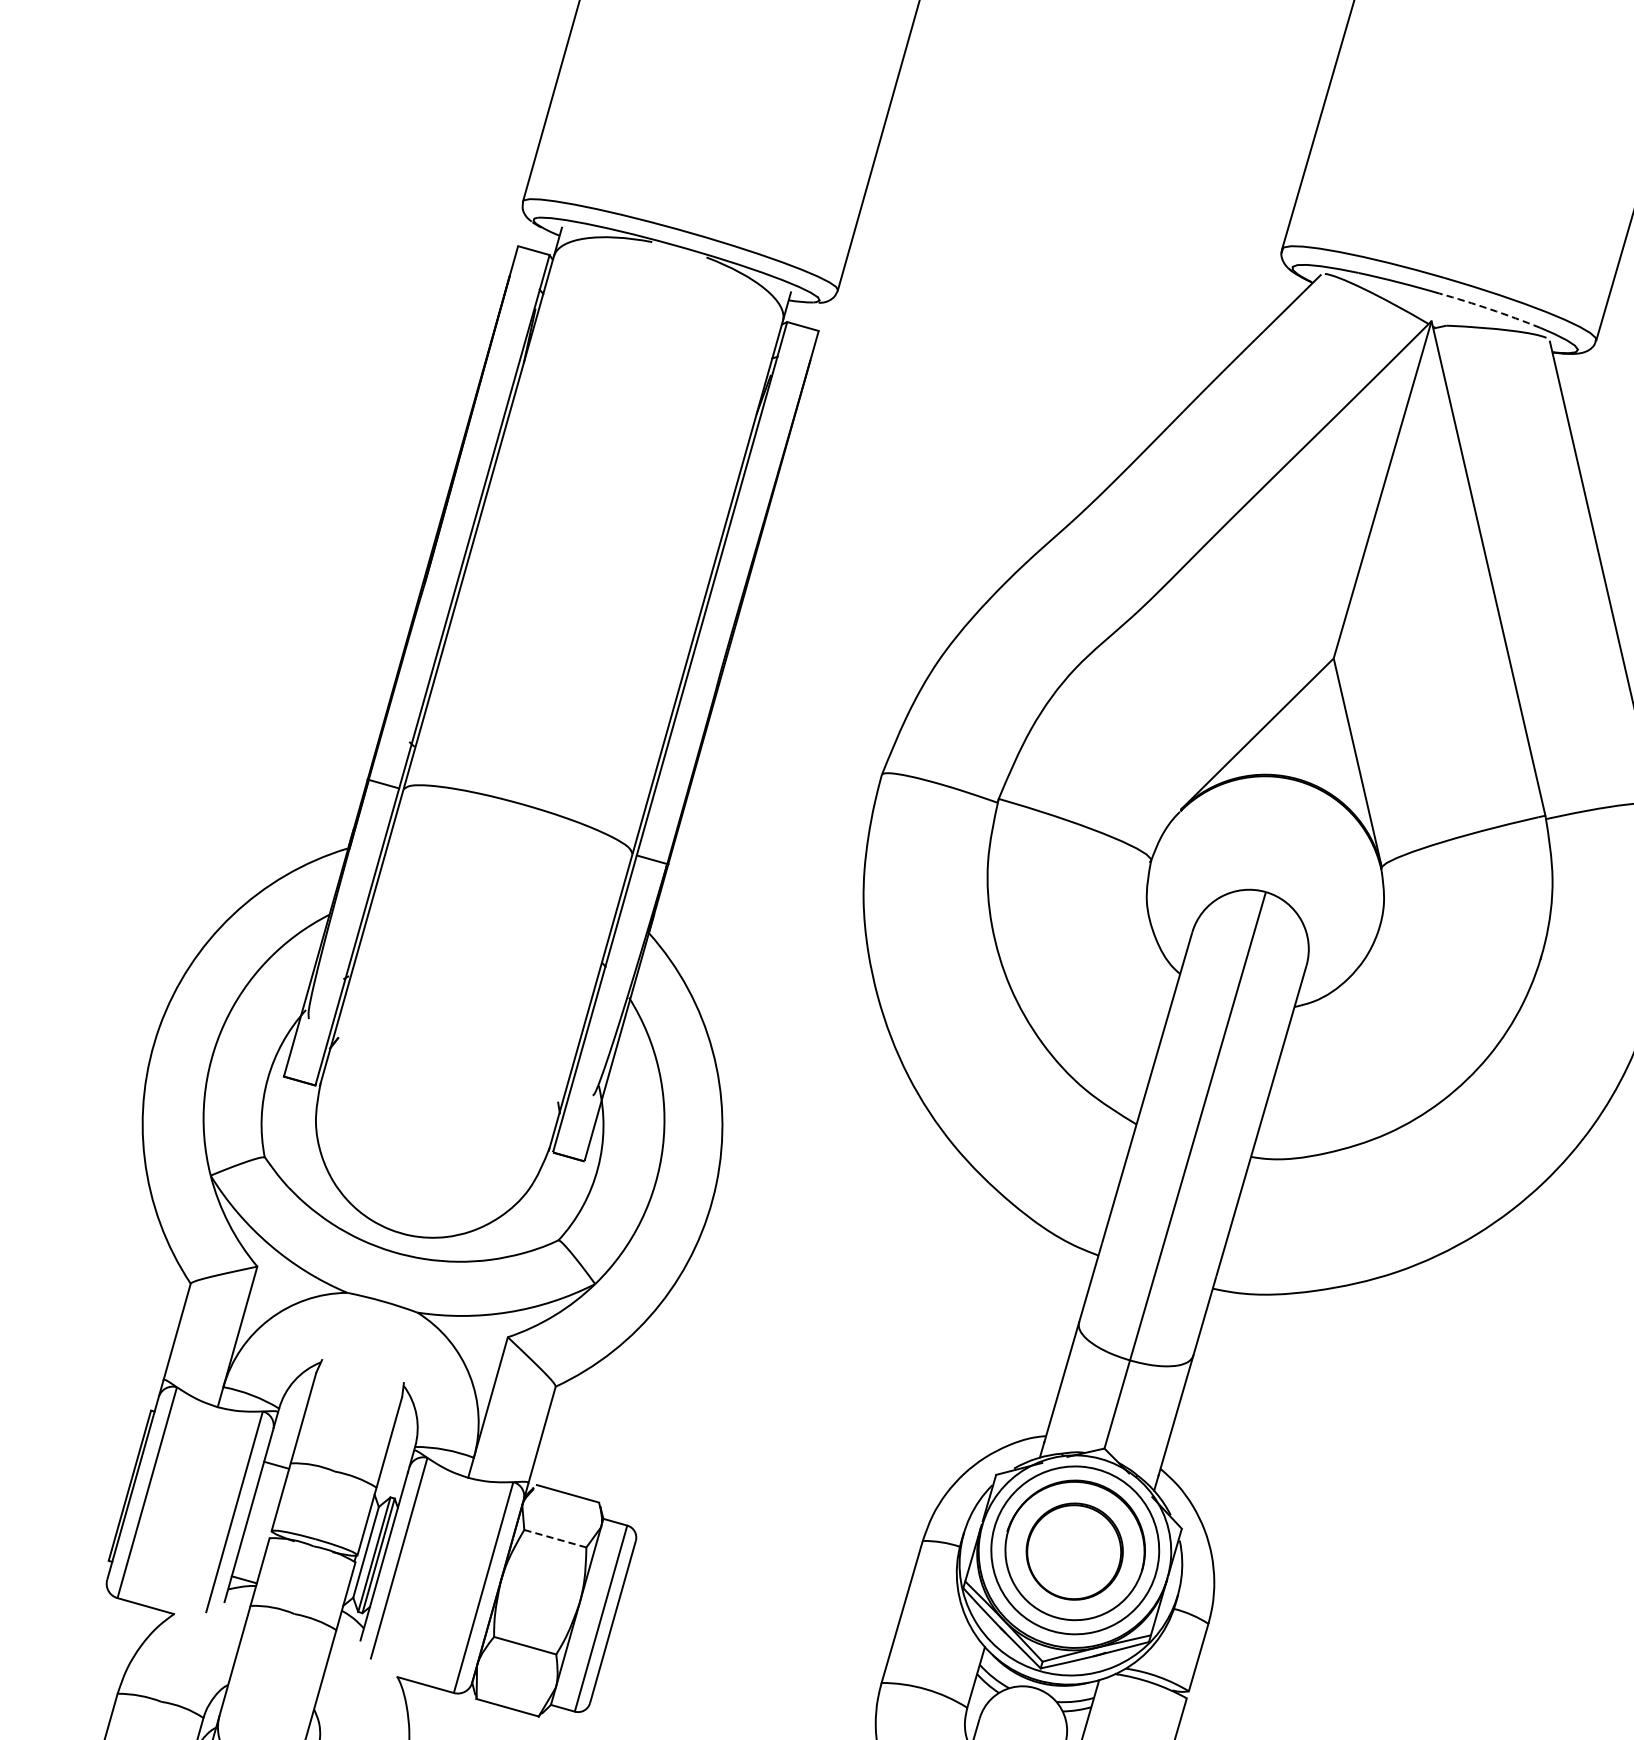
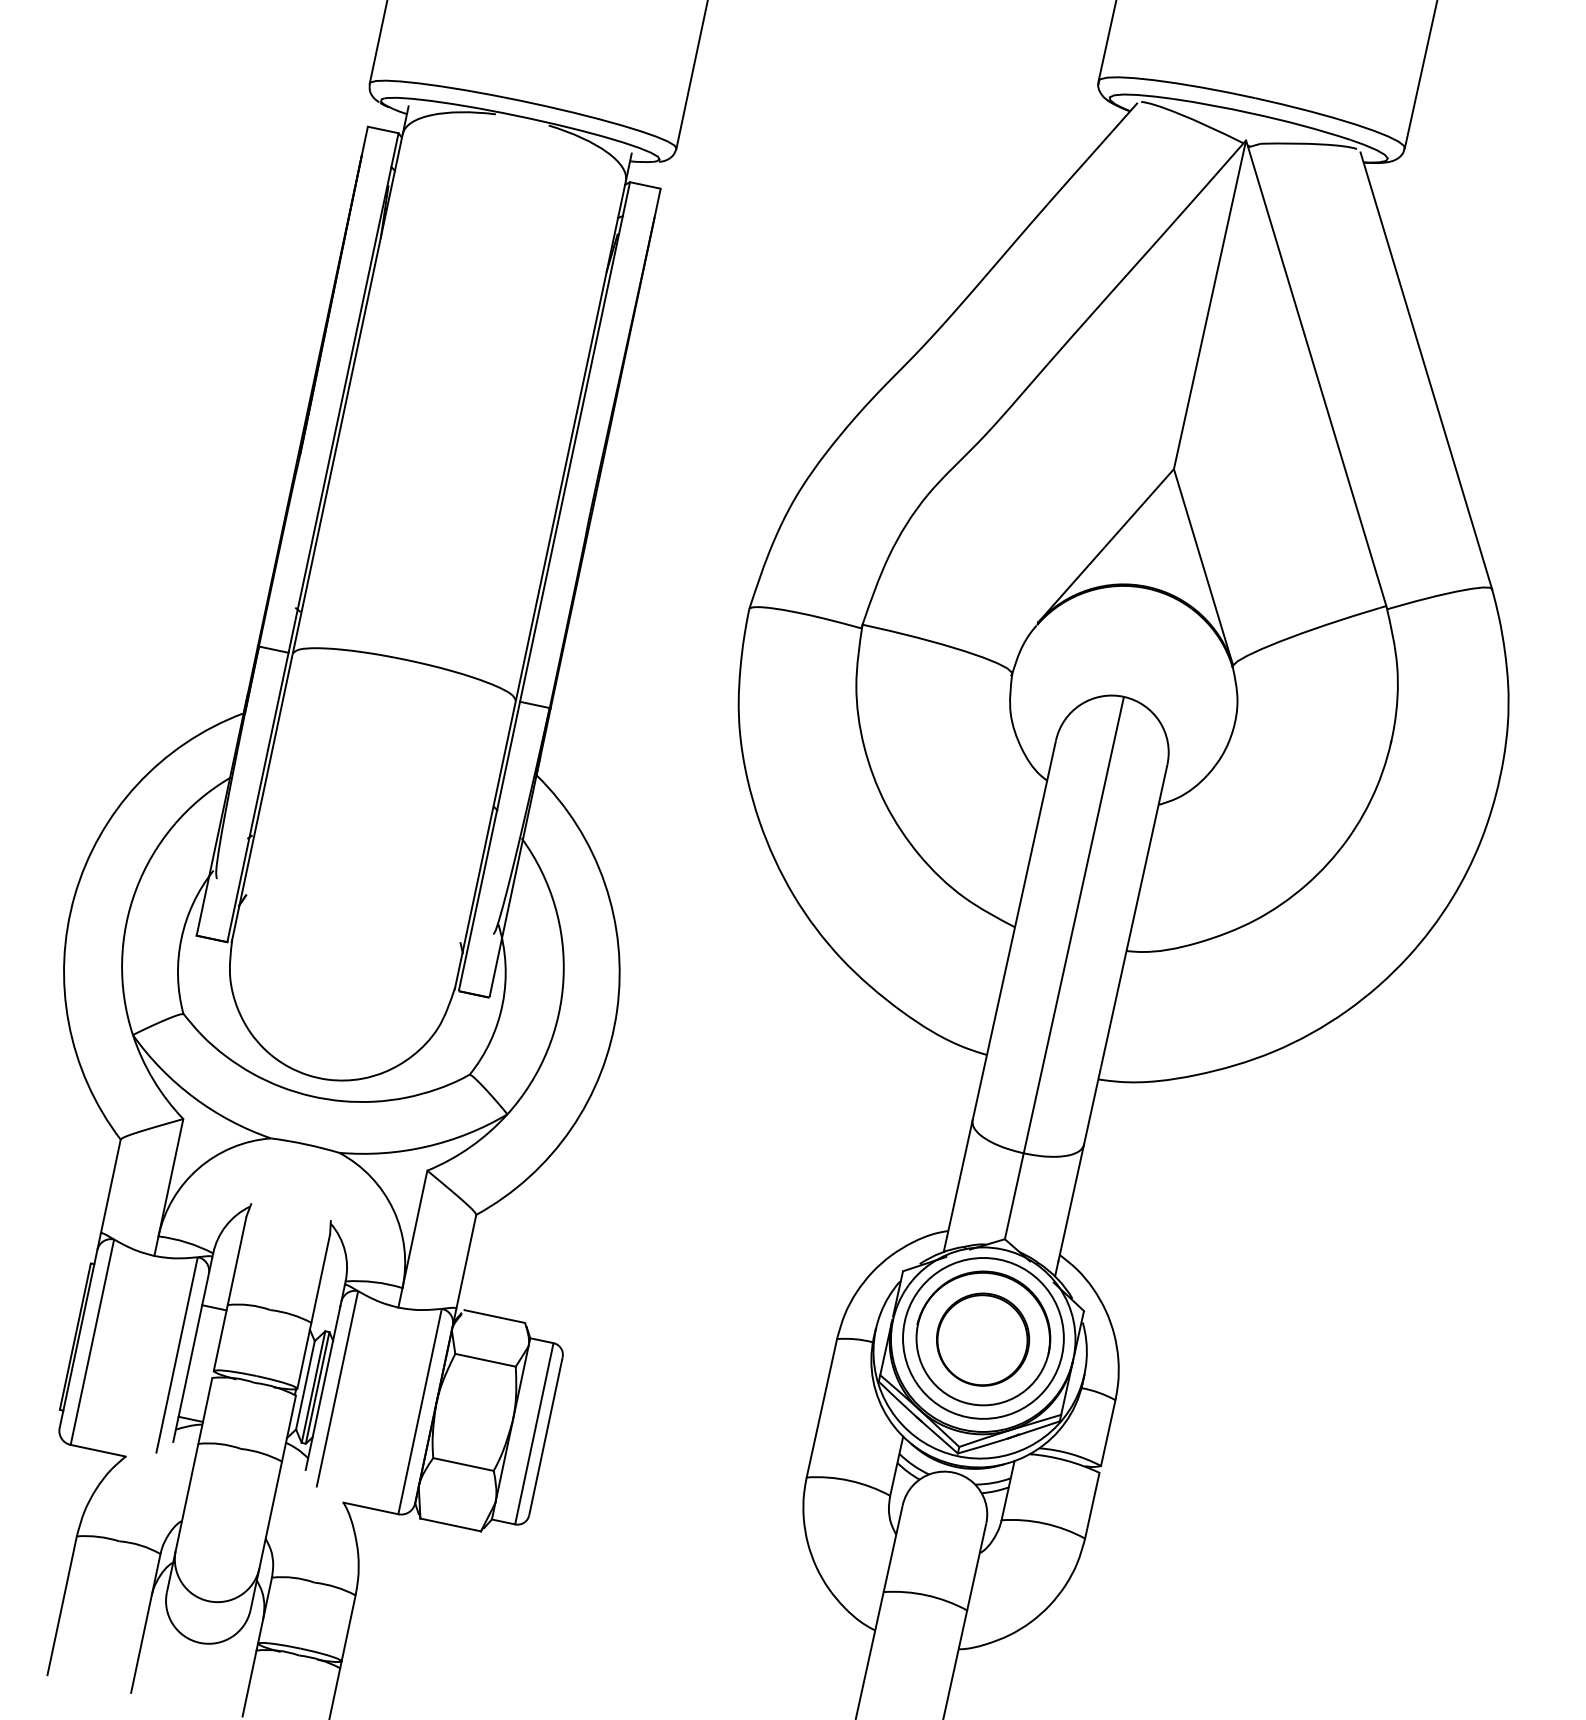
arc: (1490, 309) -> (1301, 125), dashed -> solid
line: (555, 1538) -> (485, 1360), dashed -> solid

